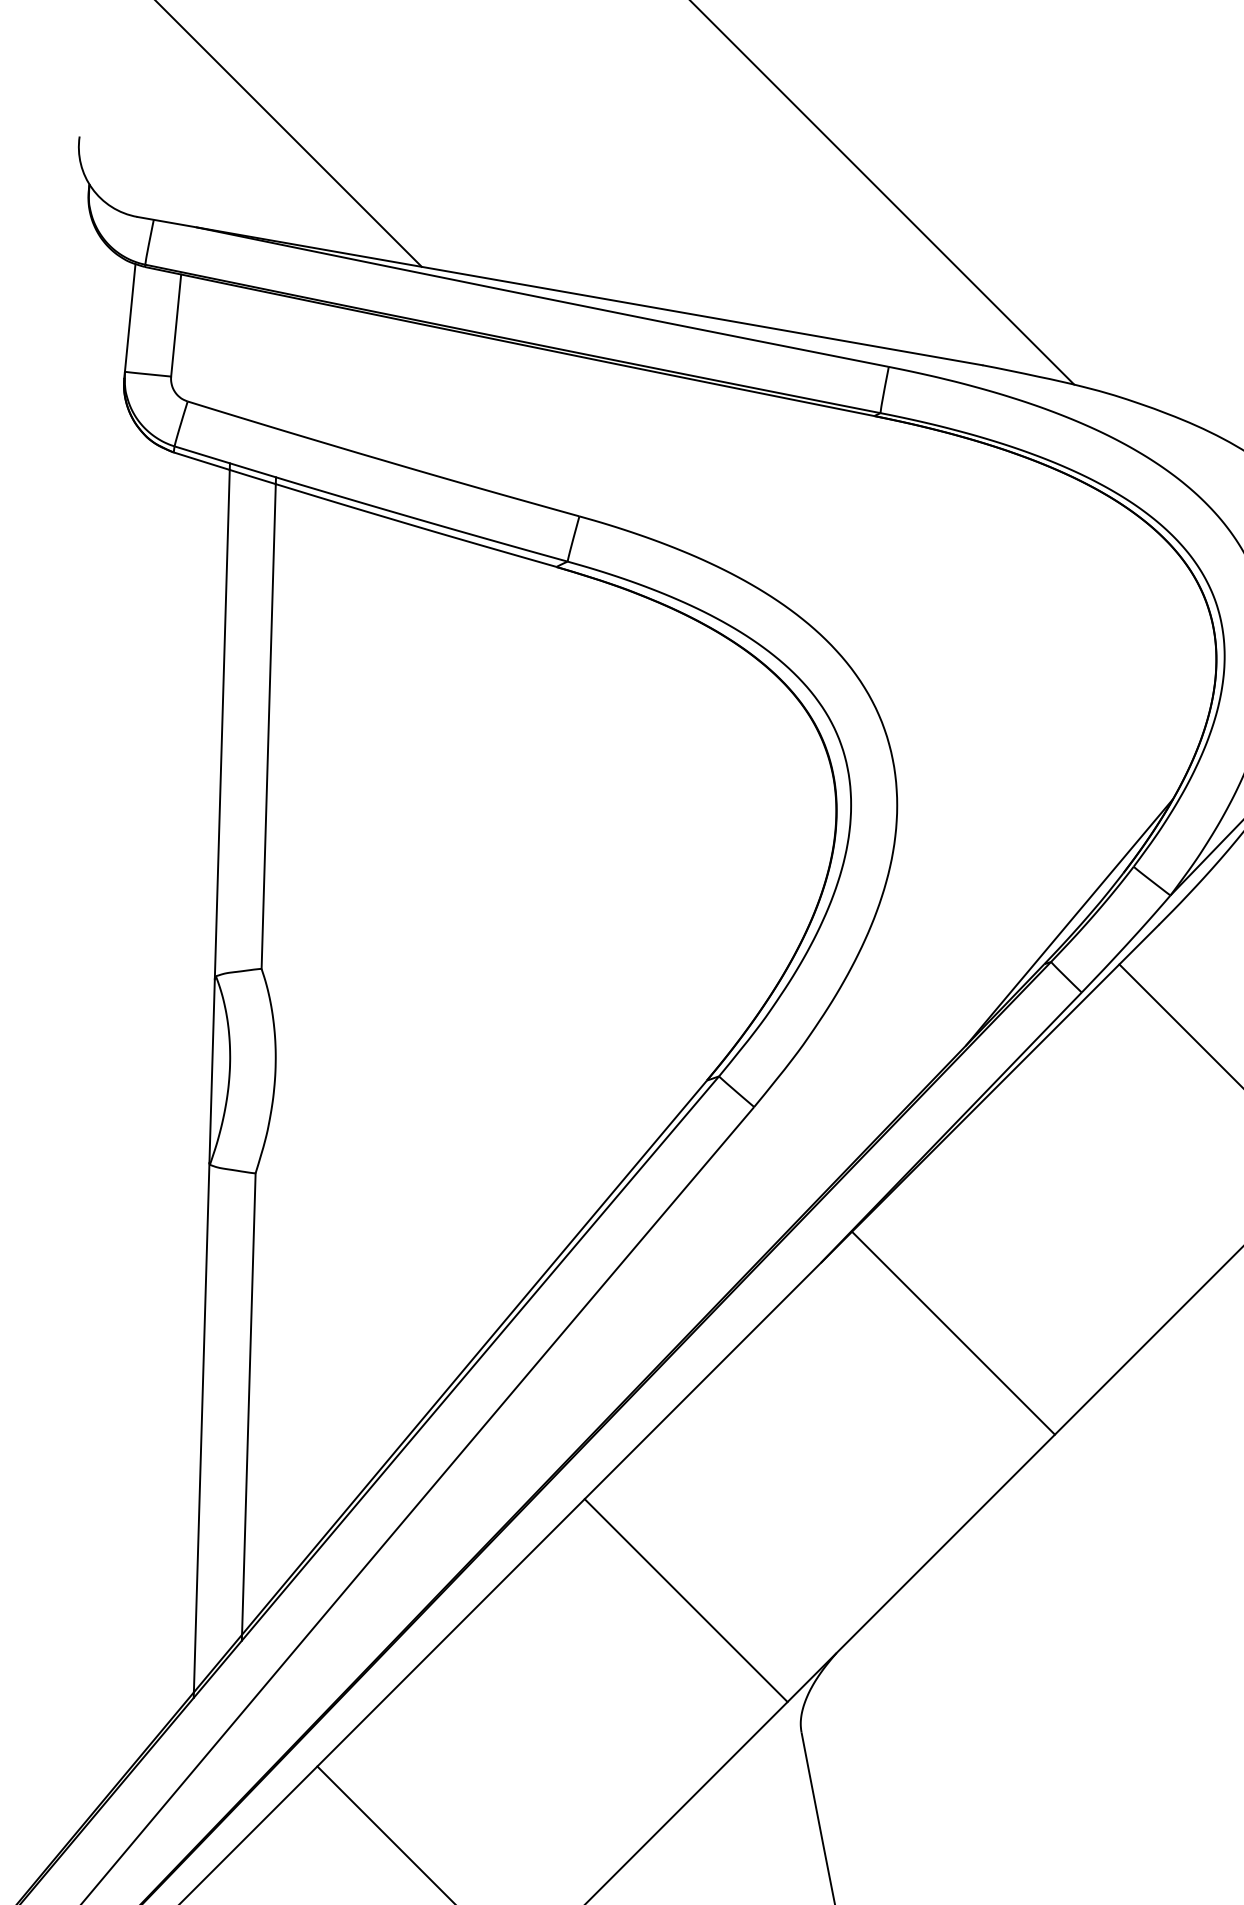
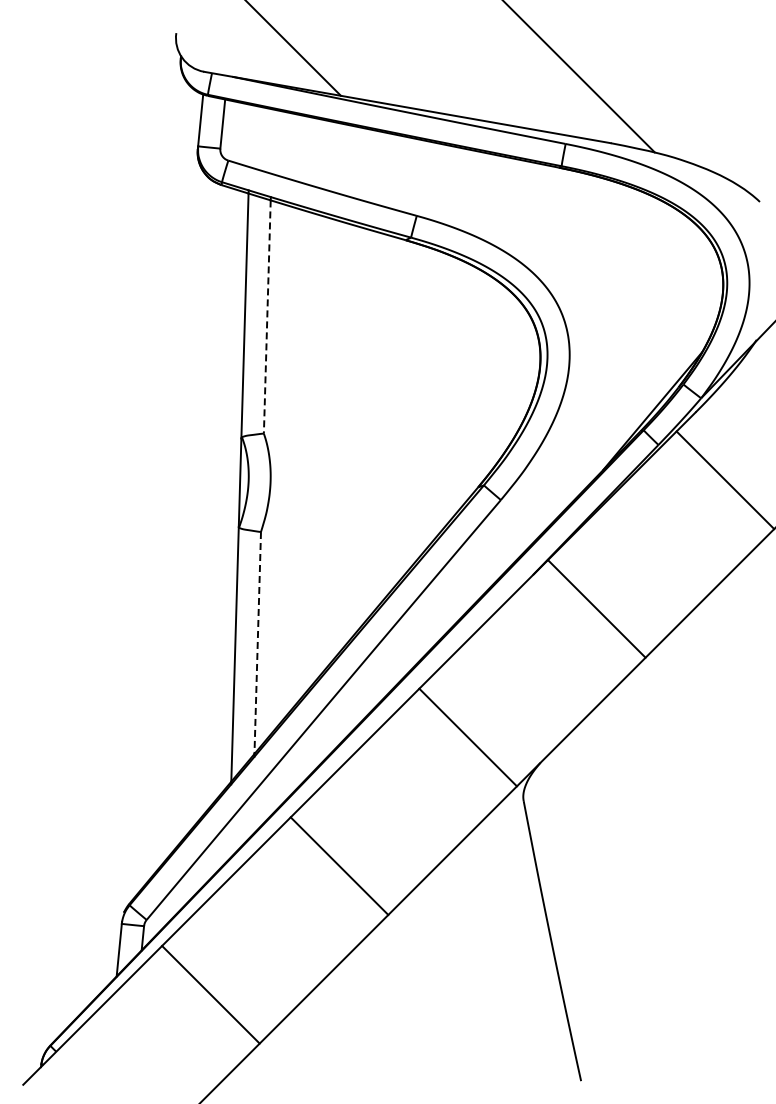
line: (269, 727) -> (267, 317), solid -> dashed
line: (248, 1405) -> (257, 643), solid -> dashed

